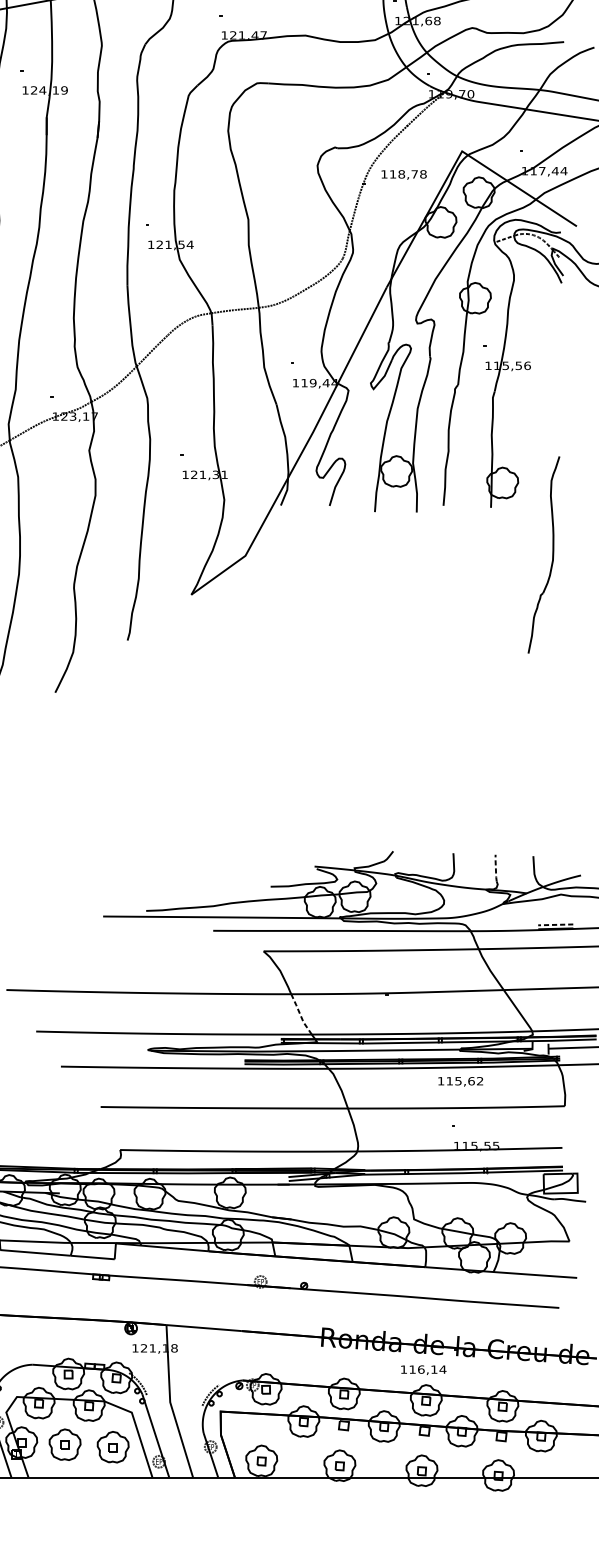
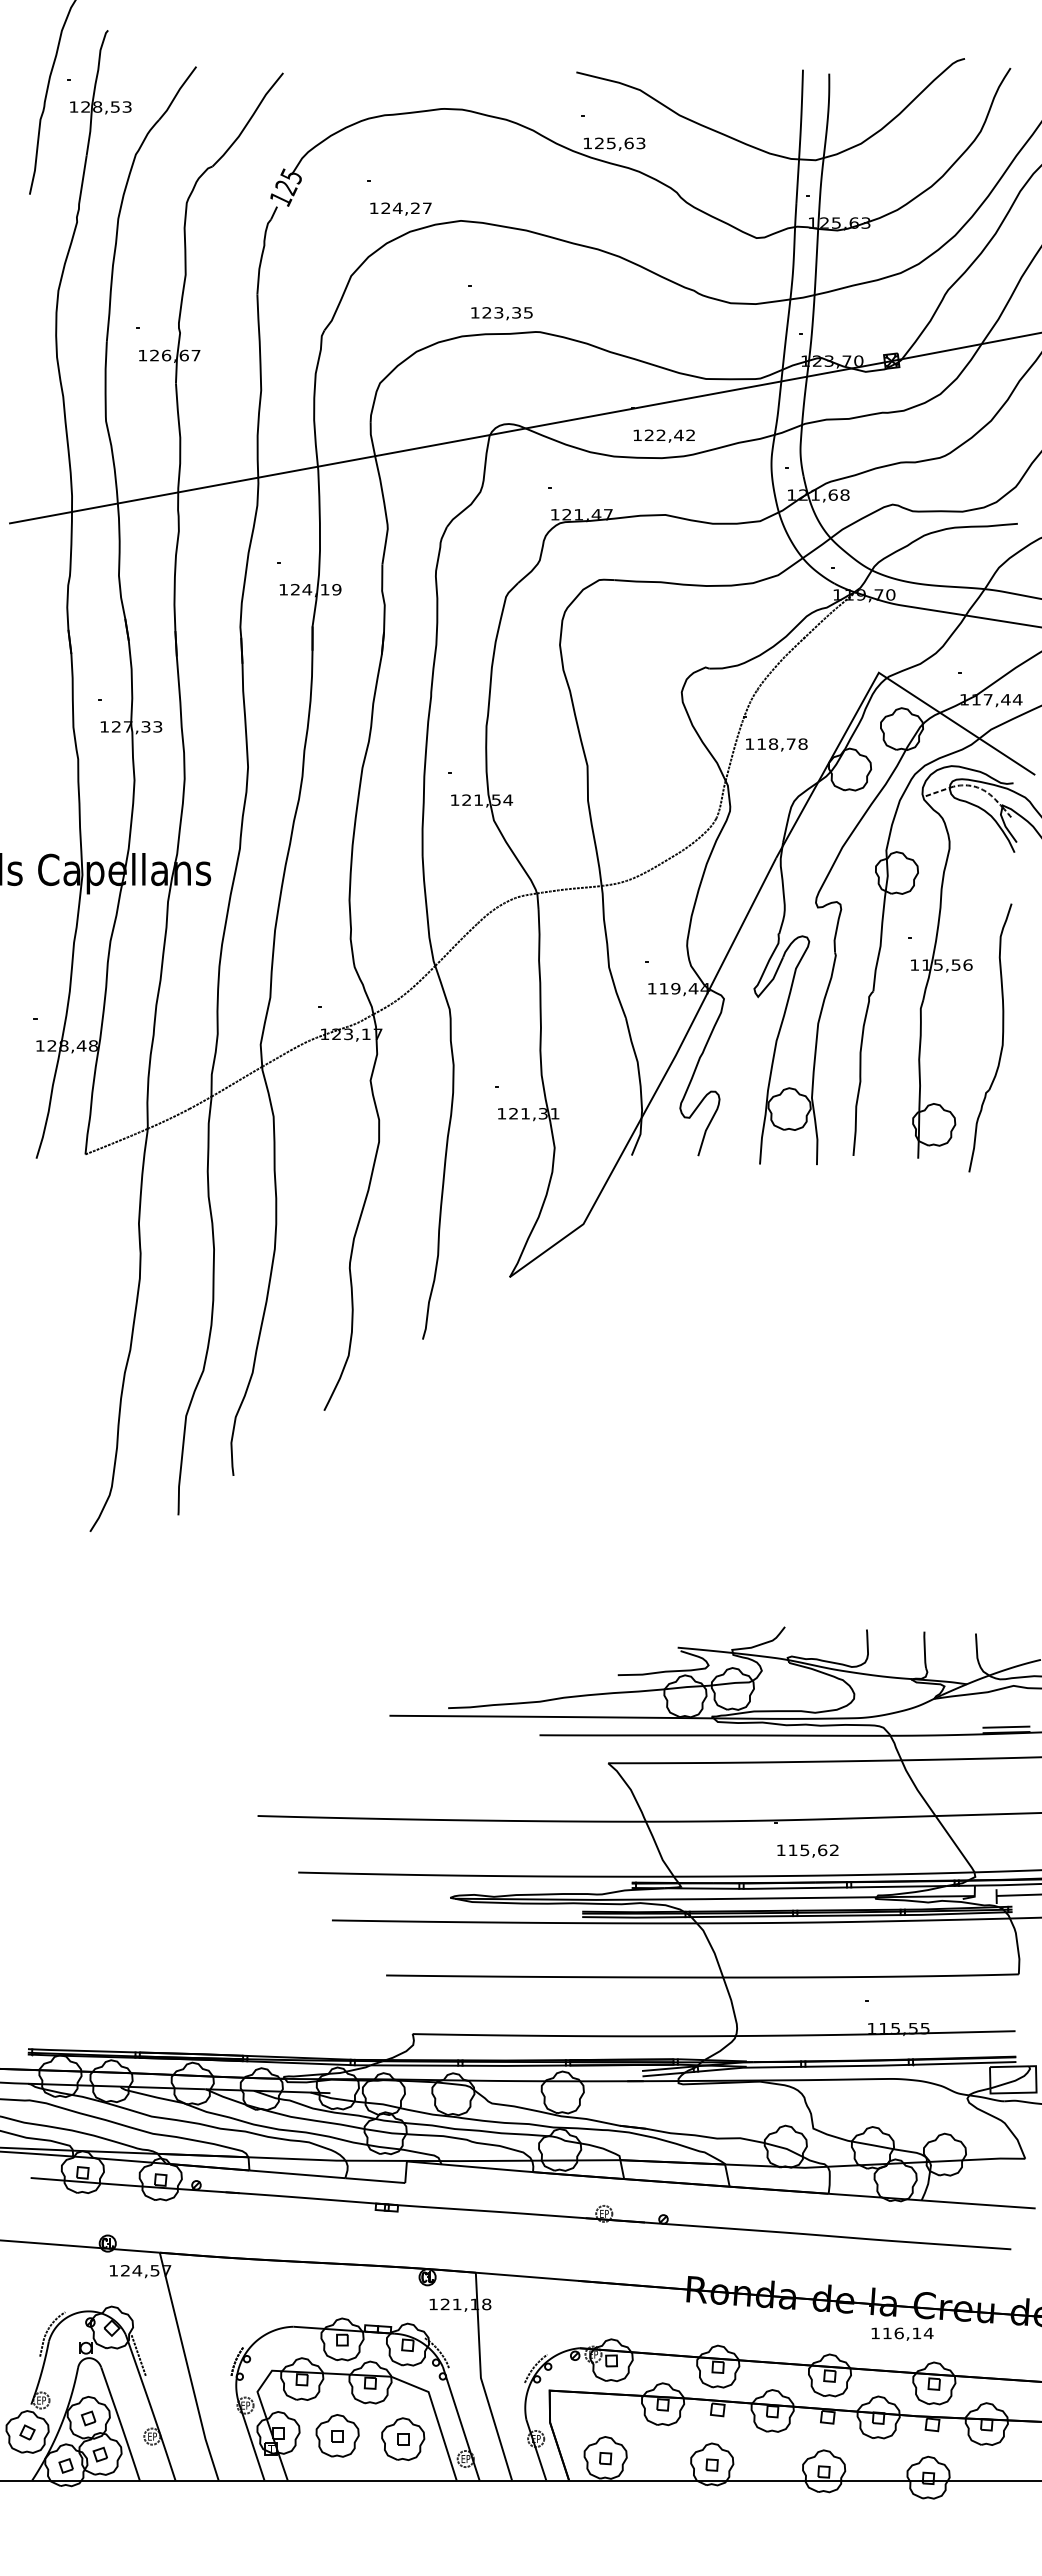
text: (403, 174) -> (776, 744), moved
part: (552, 554) -> (1002, 1037), moved
line: (495, 867) -> (924, 1649), dashed -> solid
line: (555, 925) -> (1006, 1727), dashed -> solid
line: (300, 1015) -> (658, 1850), dashed -> solid
text: (460, 1081) -> (807, 1850), moved
text: (423, 1369) -> (902, 2333), moved

